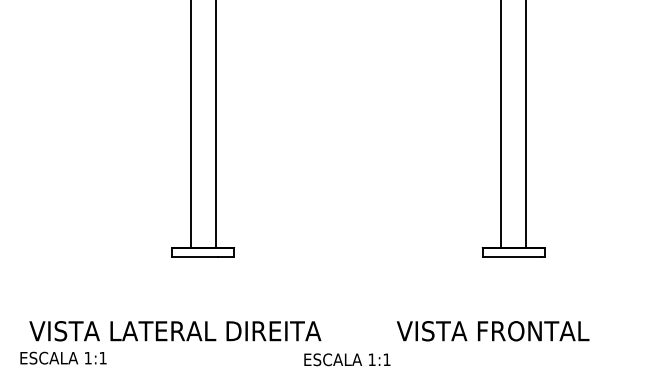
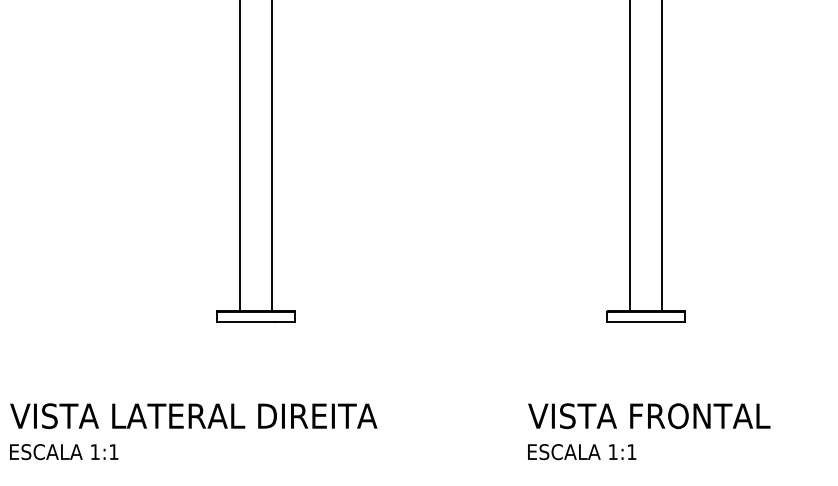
text: (175, 331) -> (193, 416), moved
text: (493, 331) -> (649, 416), moved
text: (63, 358) -> (64, 452), moved
text: (347, 360) -> (582, 452), moved

